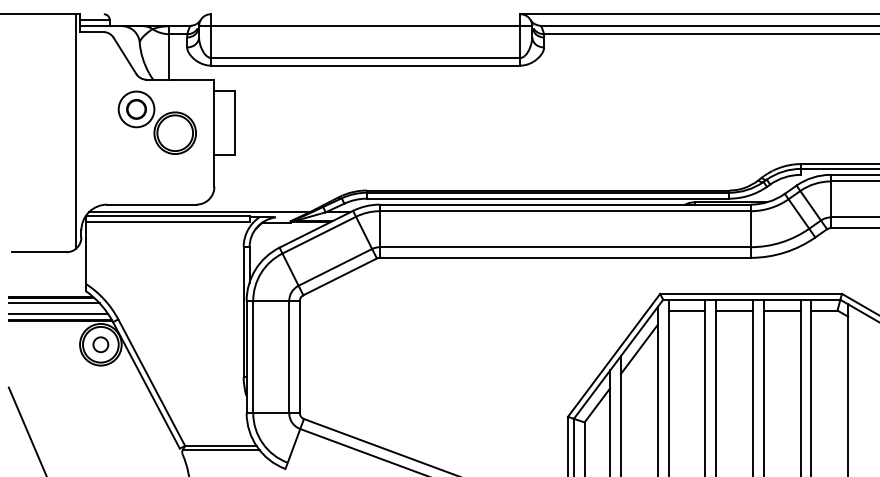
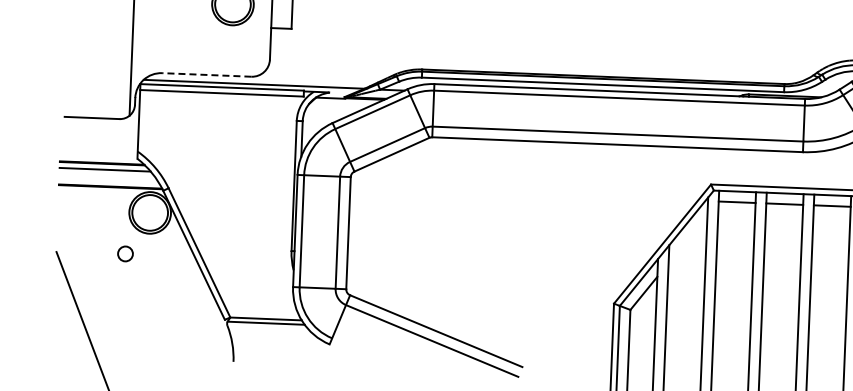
line: (151, 204) -> (206, 74), solid -> dashed
line: (58, 314) -> (109, 180), removed
circle: (100, 344) -> (125, 253), moved
line: (638, 349) -> (687, 239), removed

